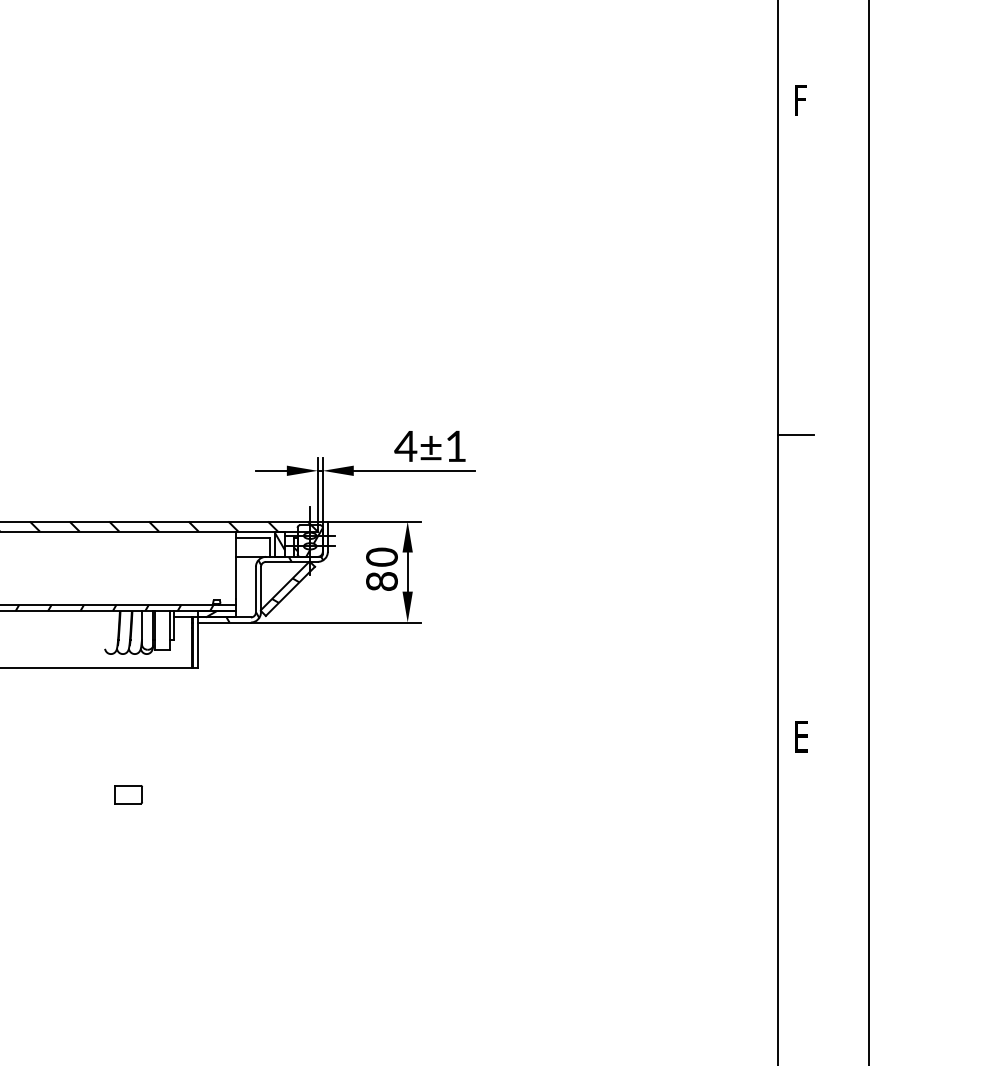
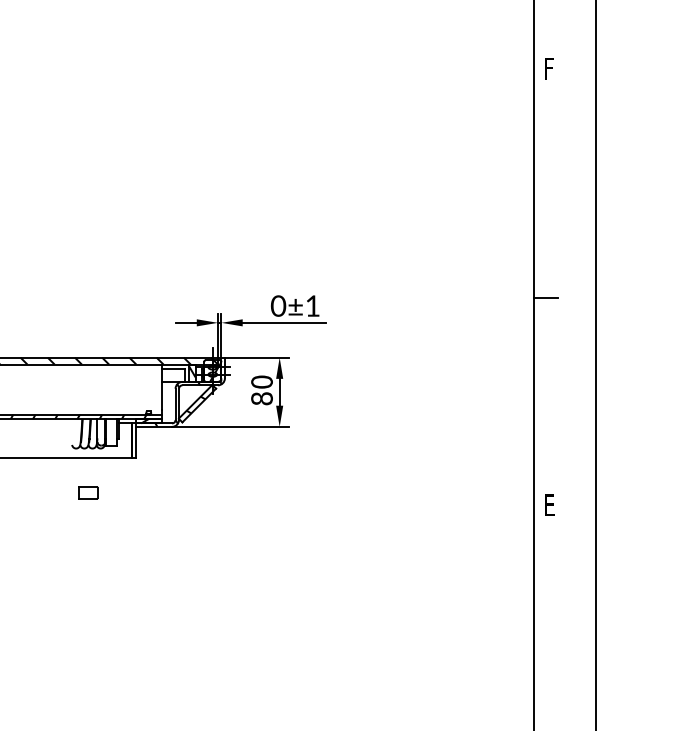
text: (405, 445) -> (278, 305), 4±1 -> 0±1
part: (128, 793) -> (88, 492), moved

